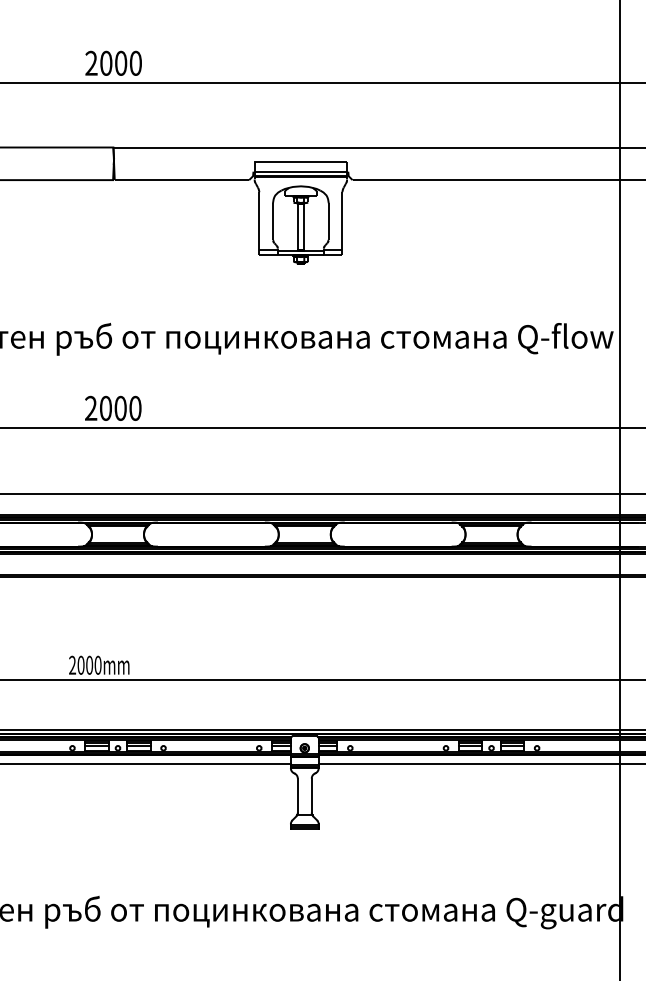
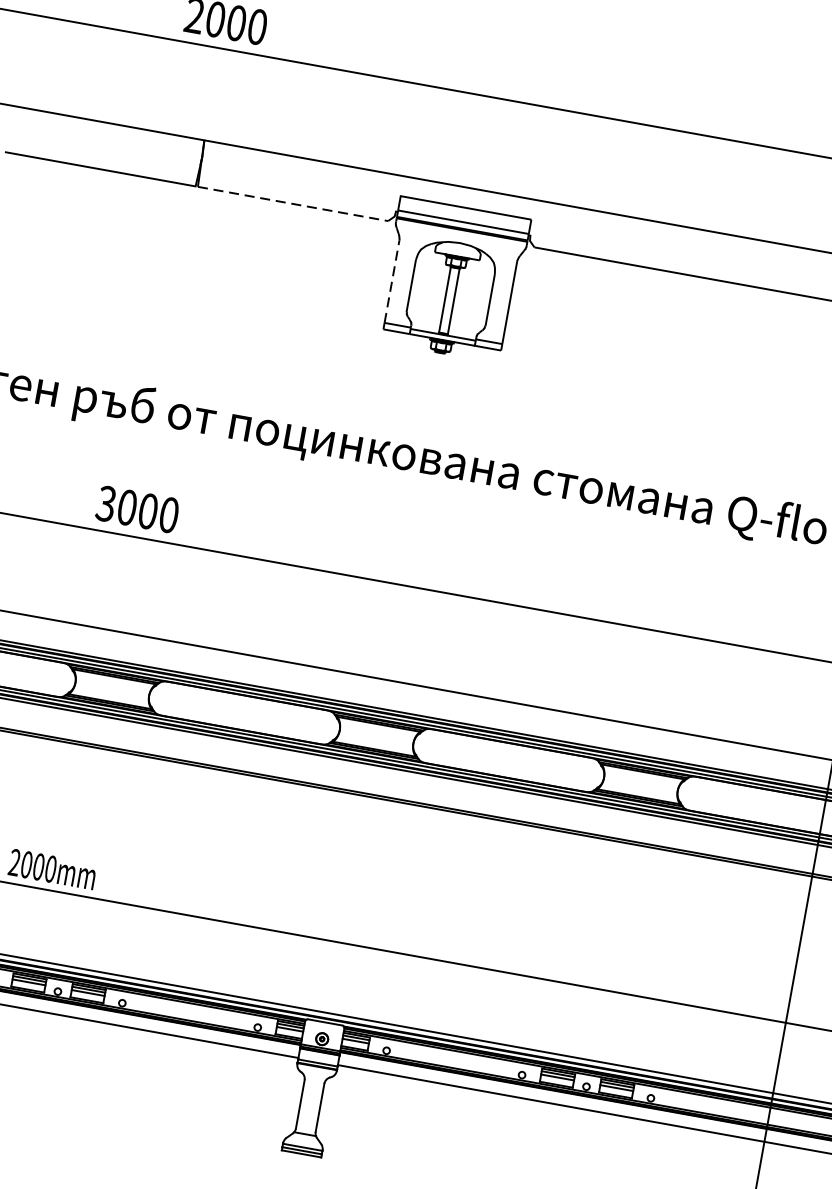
line: (182, 180) -> (293, 204), solid -> dashed
line: (259, 220) -> (392, 280), solid -> dashed
text: (90, 408) -> (105, 503), 2000 -> 3000

